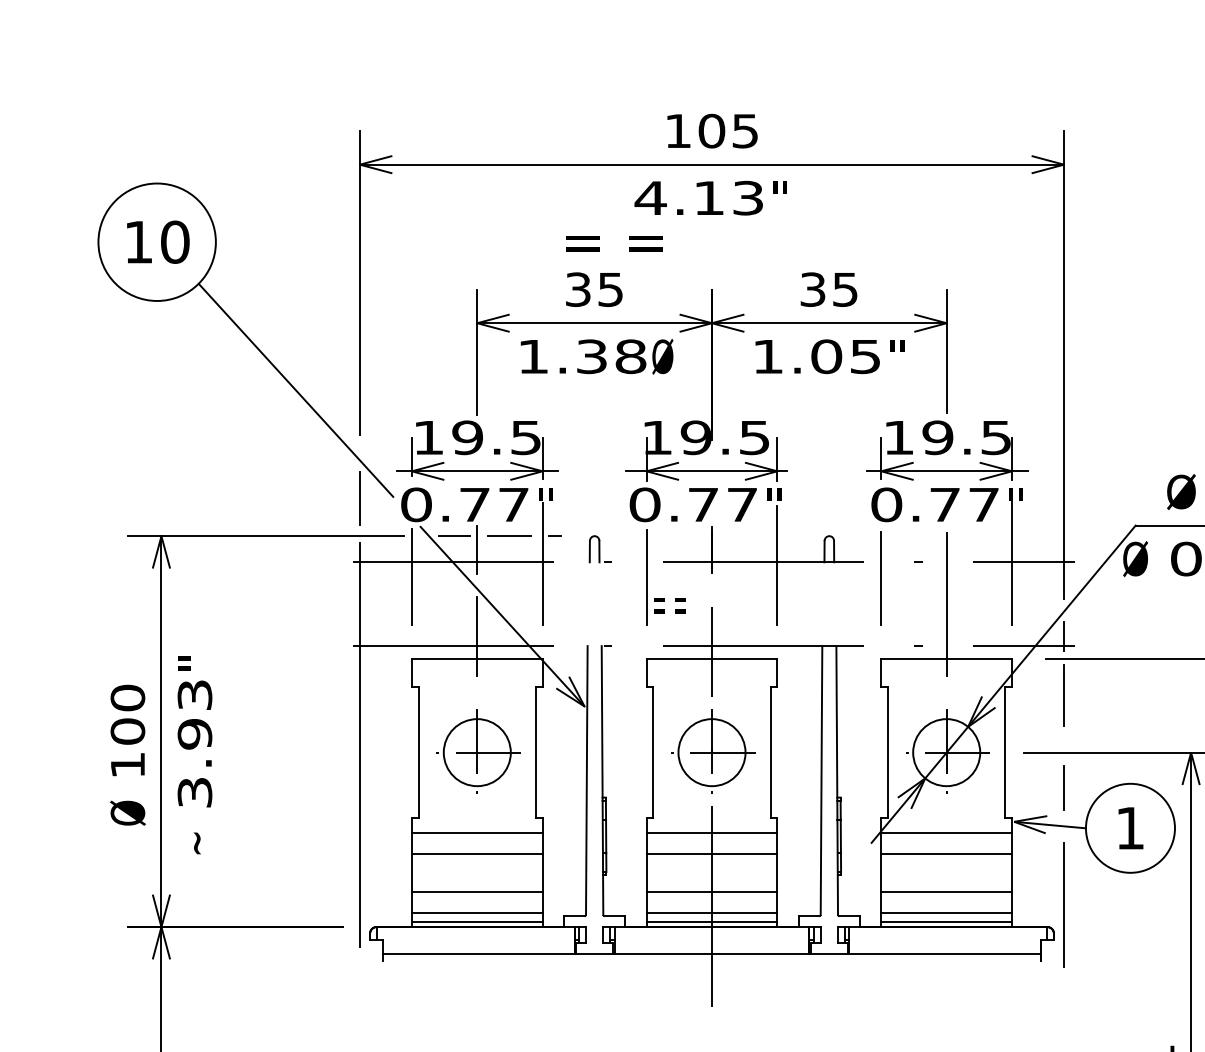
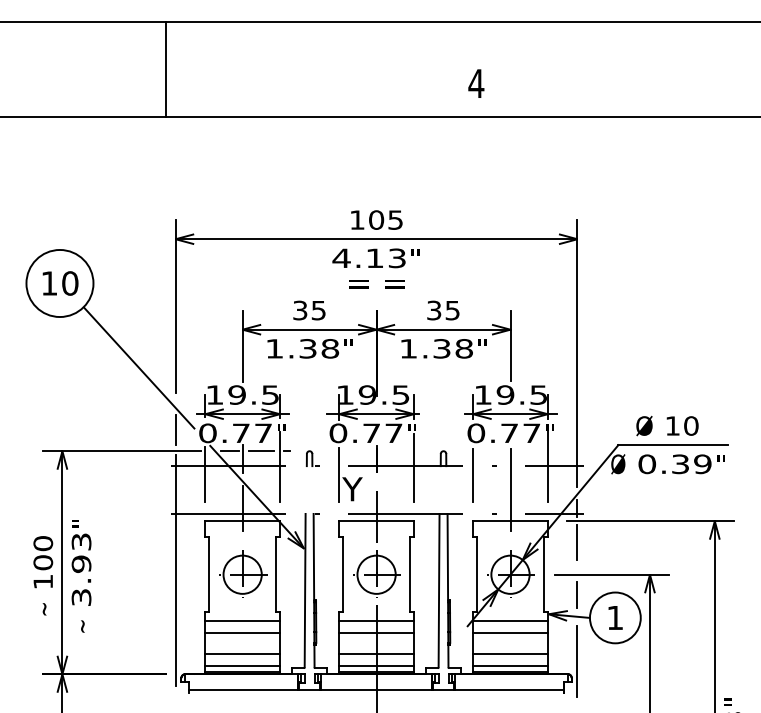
text: (613, 244) -> (376, 284), moved
text: (662, 356) -> (348, 348), Ø -> "
text: (845, 356) -> (452, 348), 1.05 -> 1.38
text: (669, 603) -> (352, 489), = = -> Y
text: (128, 813) -> (43, 609), Ø -> ~

